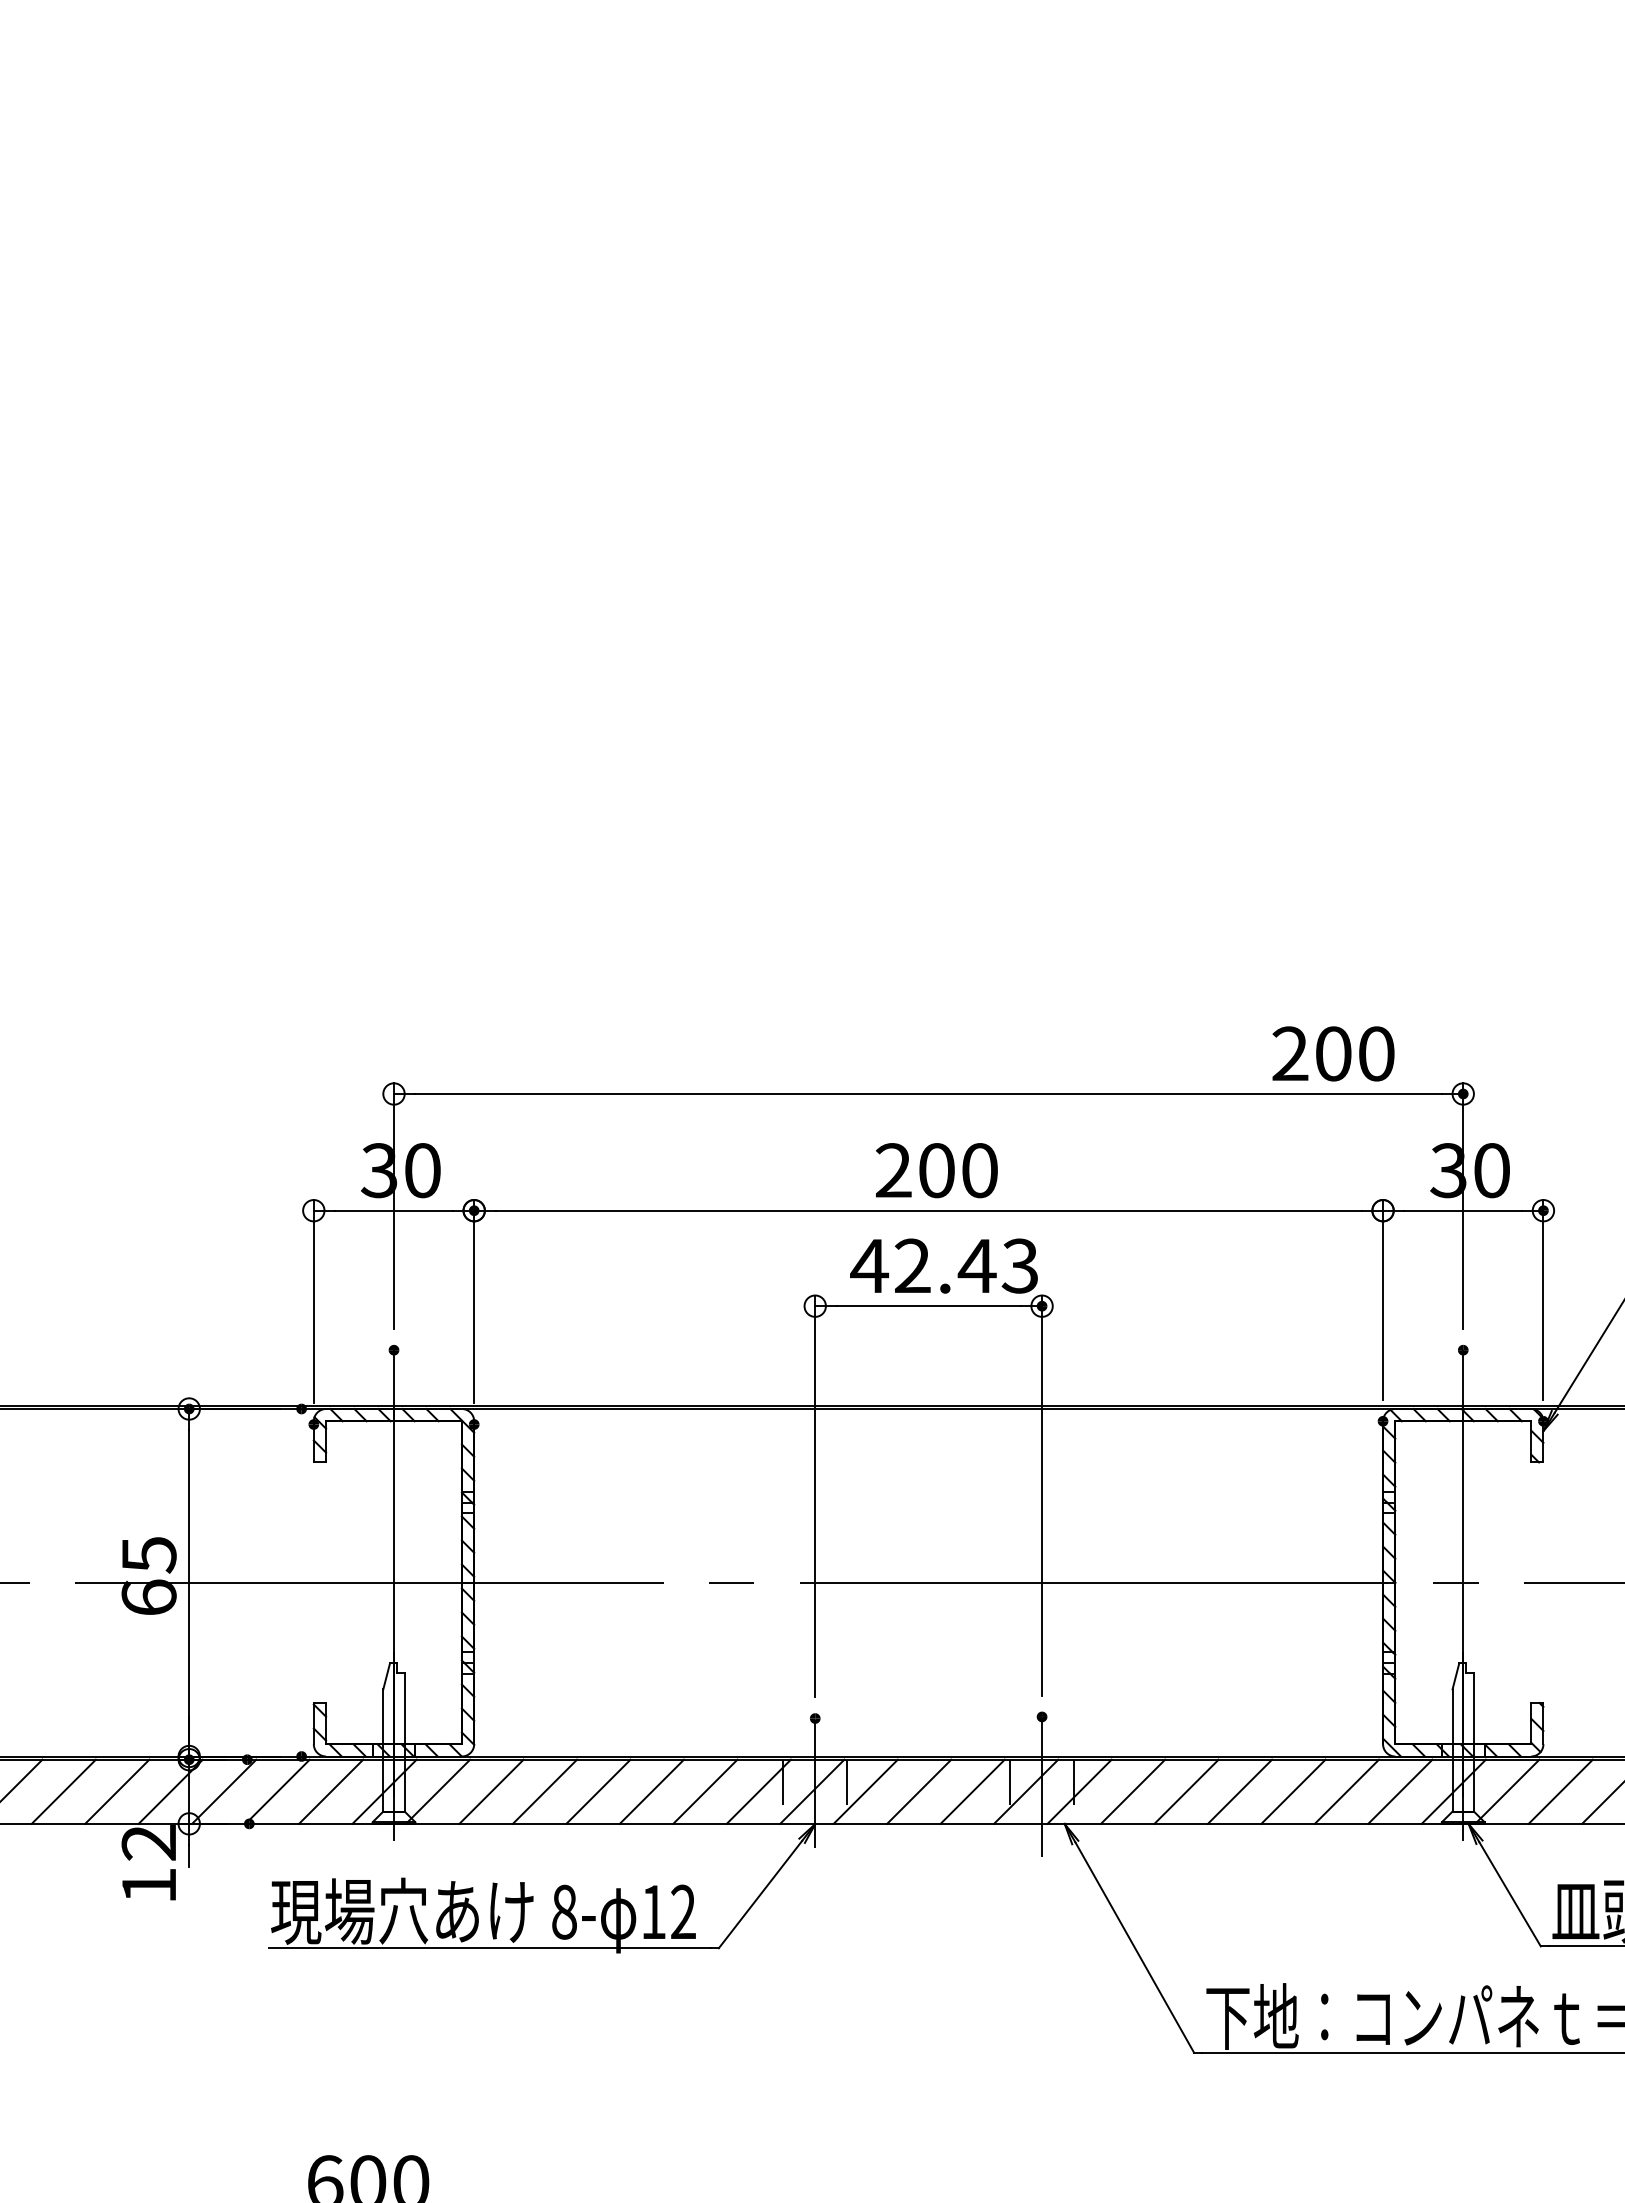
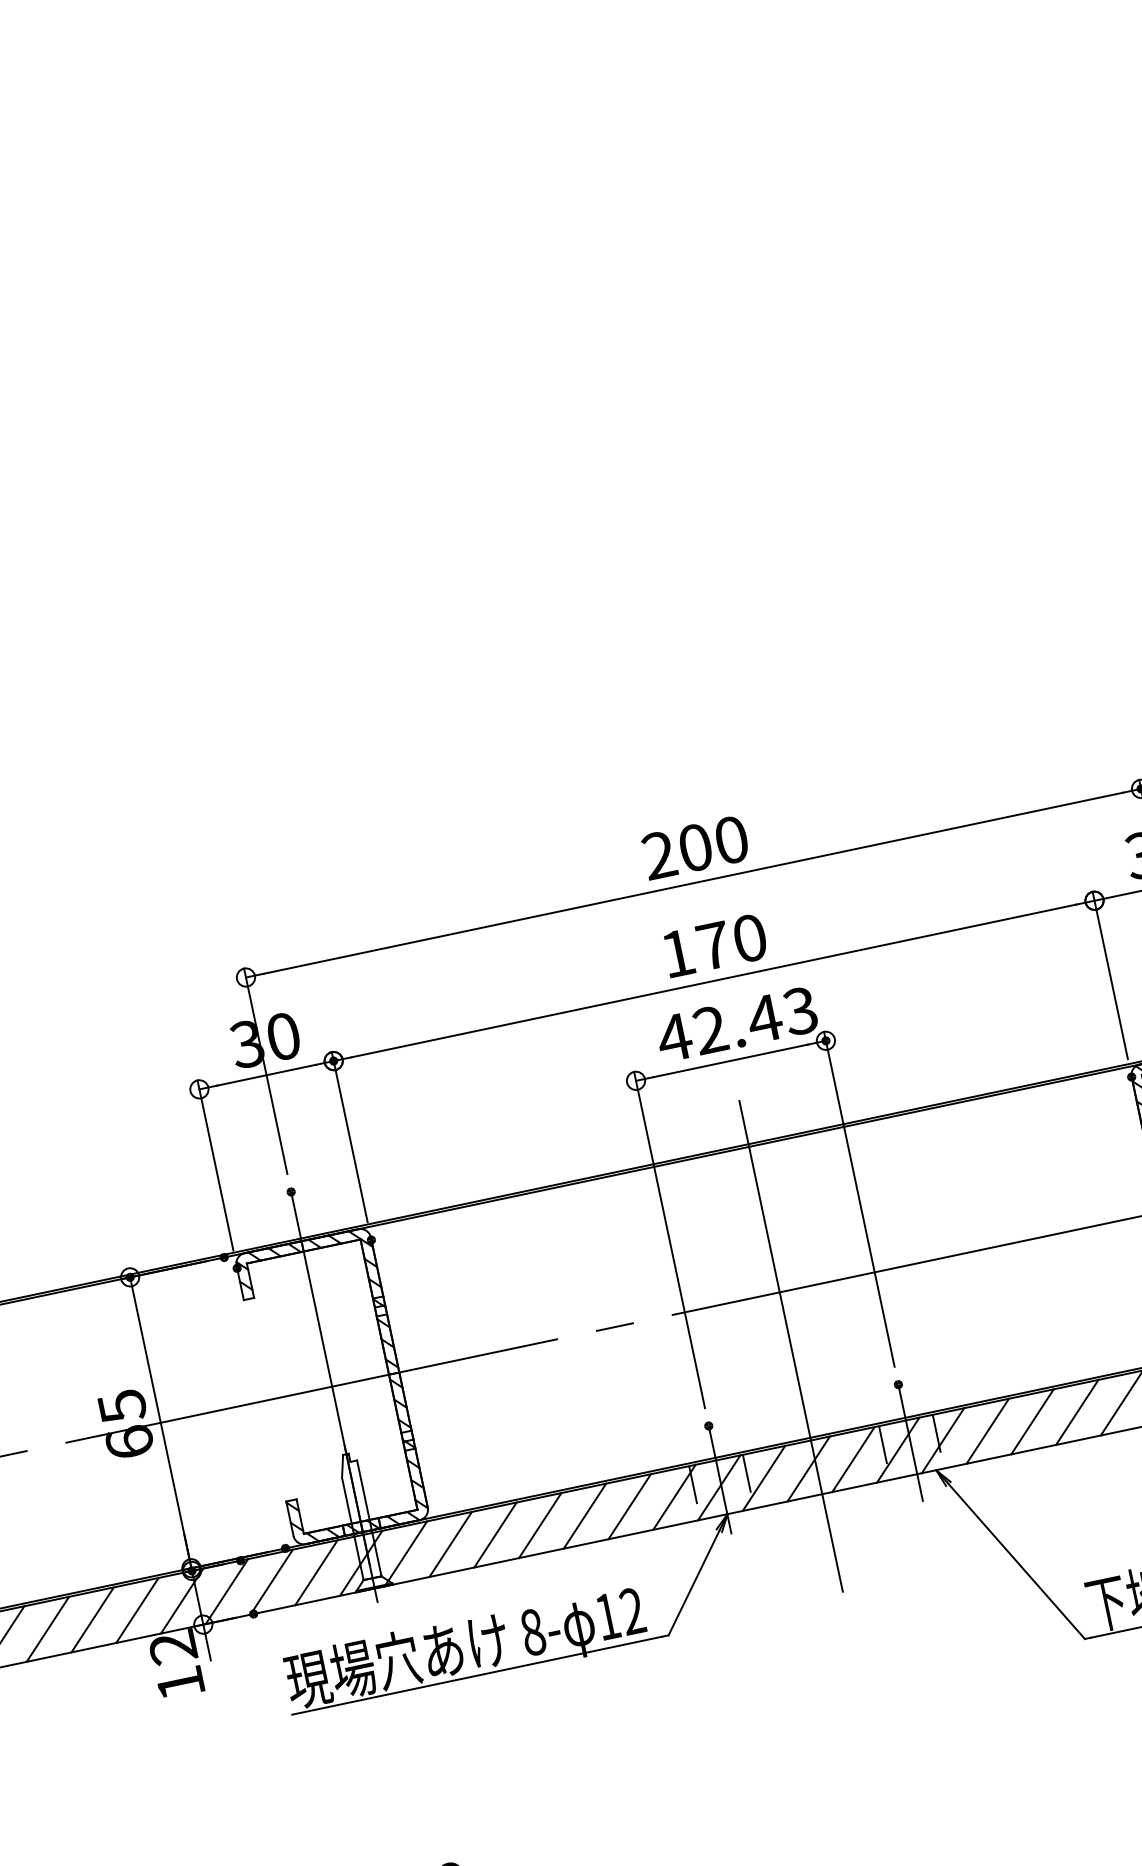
text: (1333, 1053) -> (695, 847), moved
text: (914, 1170) -> (695, 949), 200 -> 170
line: (928, 1669) -> (794, 1365), added

